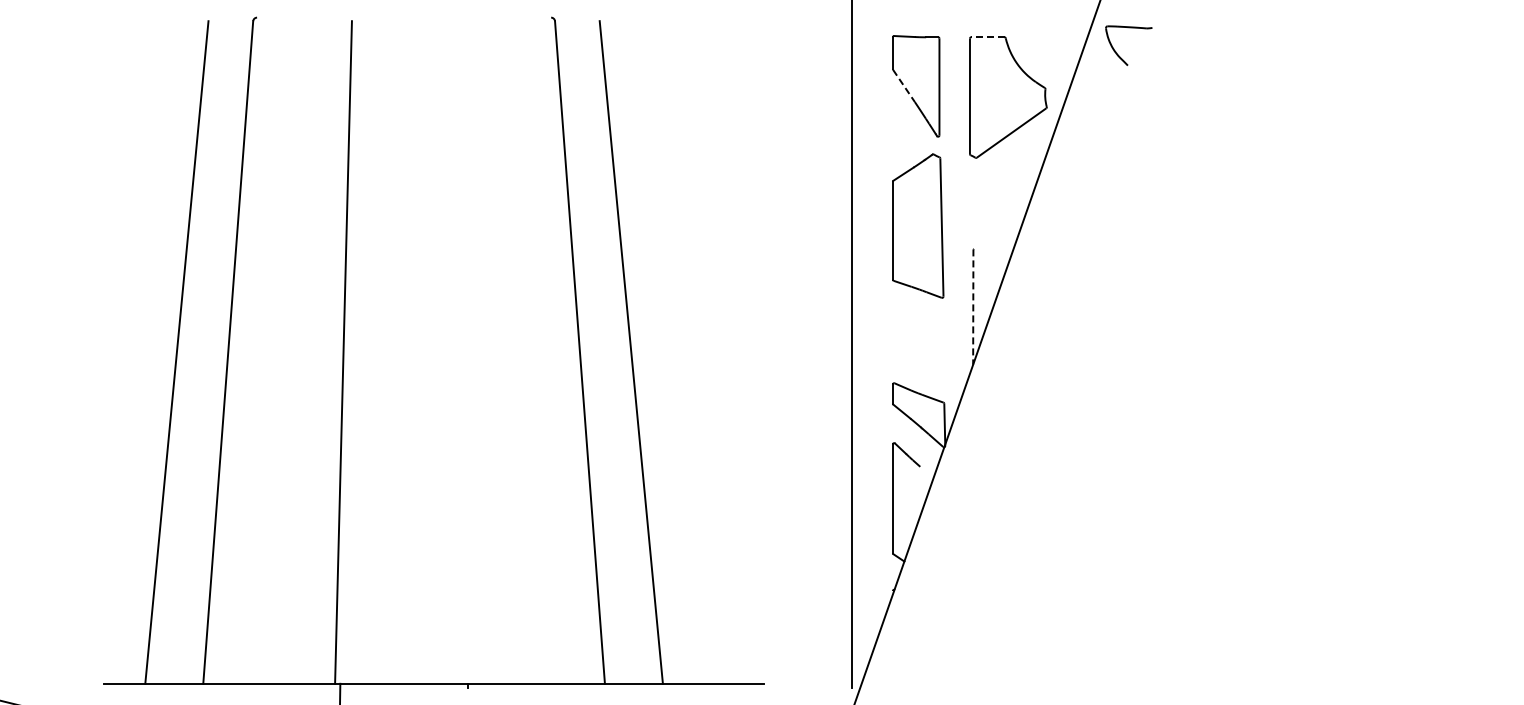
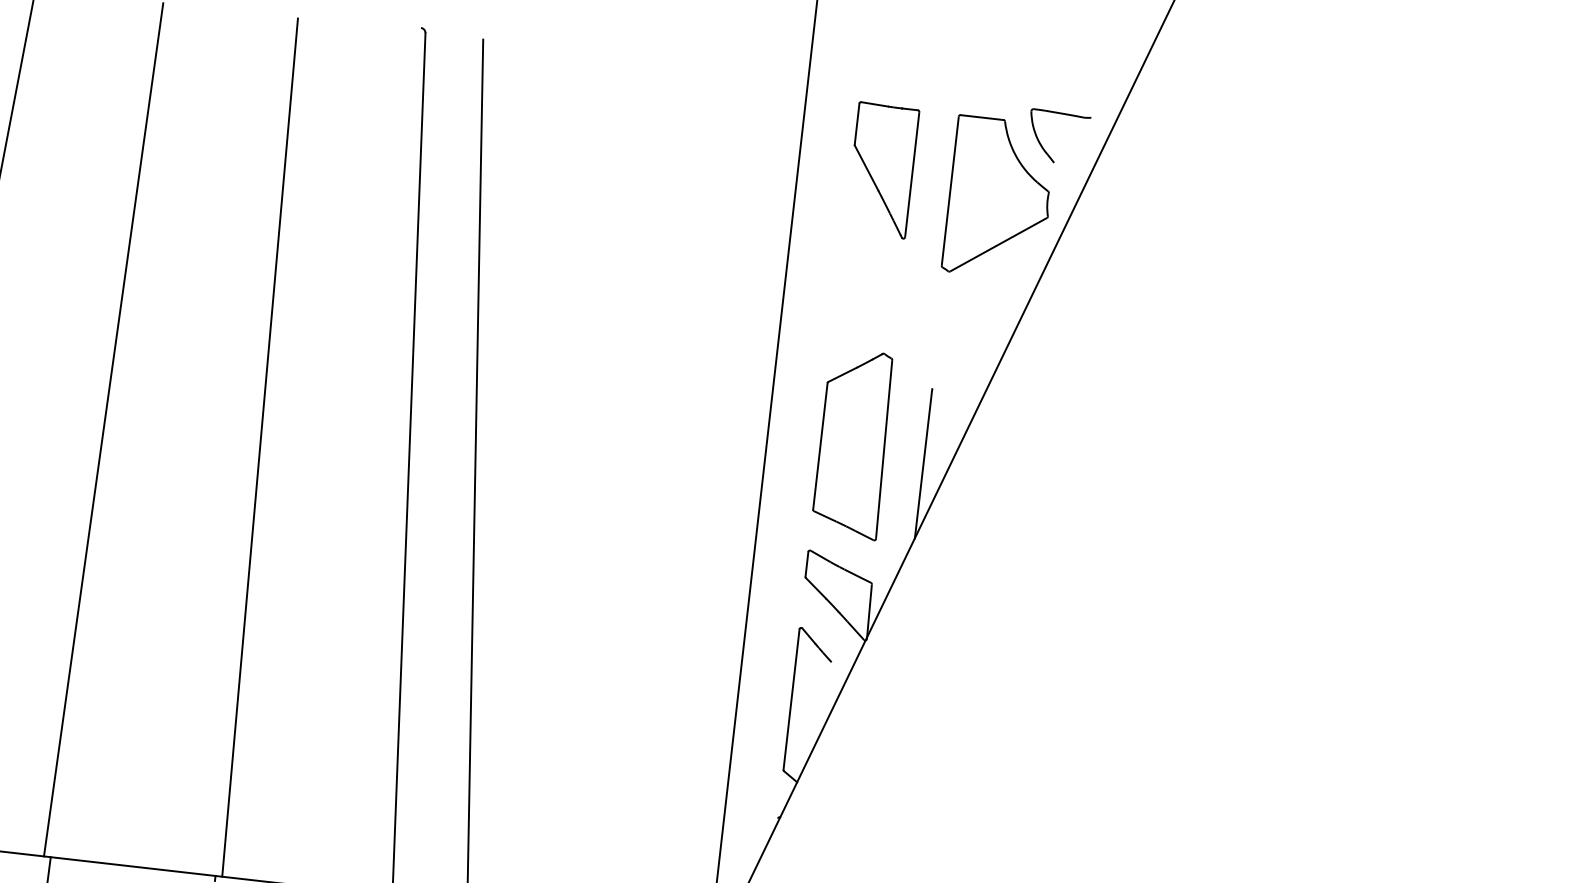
line: (987, 37) -> (981, 117), dashed -> solid
part: (1116, 51) -> (1041, 142), moved
line: (904, 86) -> (867, 168), dashed -> solid
part: (918, 225) -> (854, 443), moved
line: (973, 307) -> (923, 464), dashed -> solid
line: (464, 352) -> (259, 447), added

